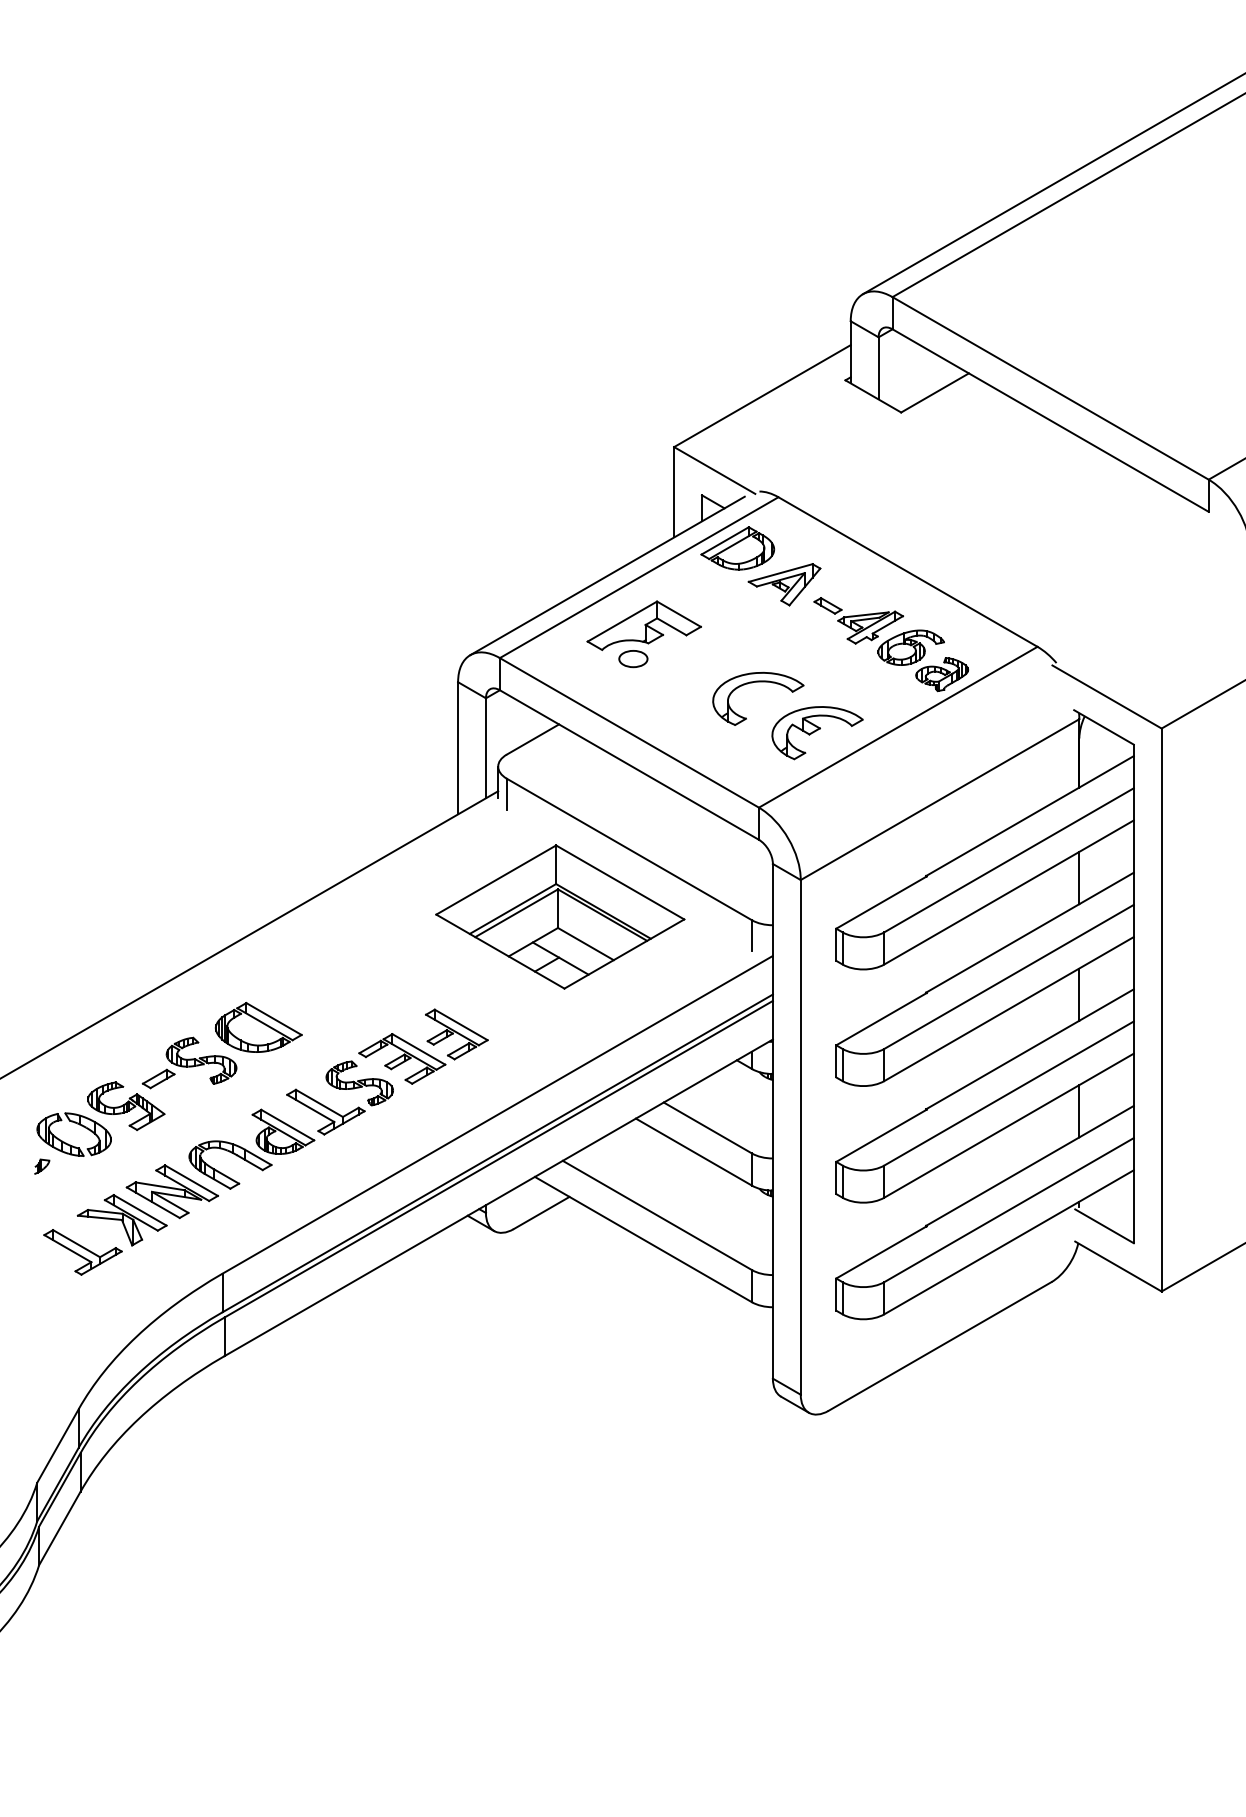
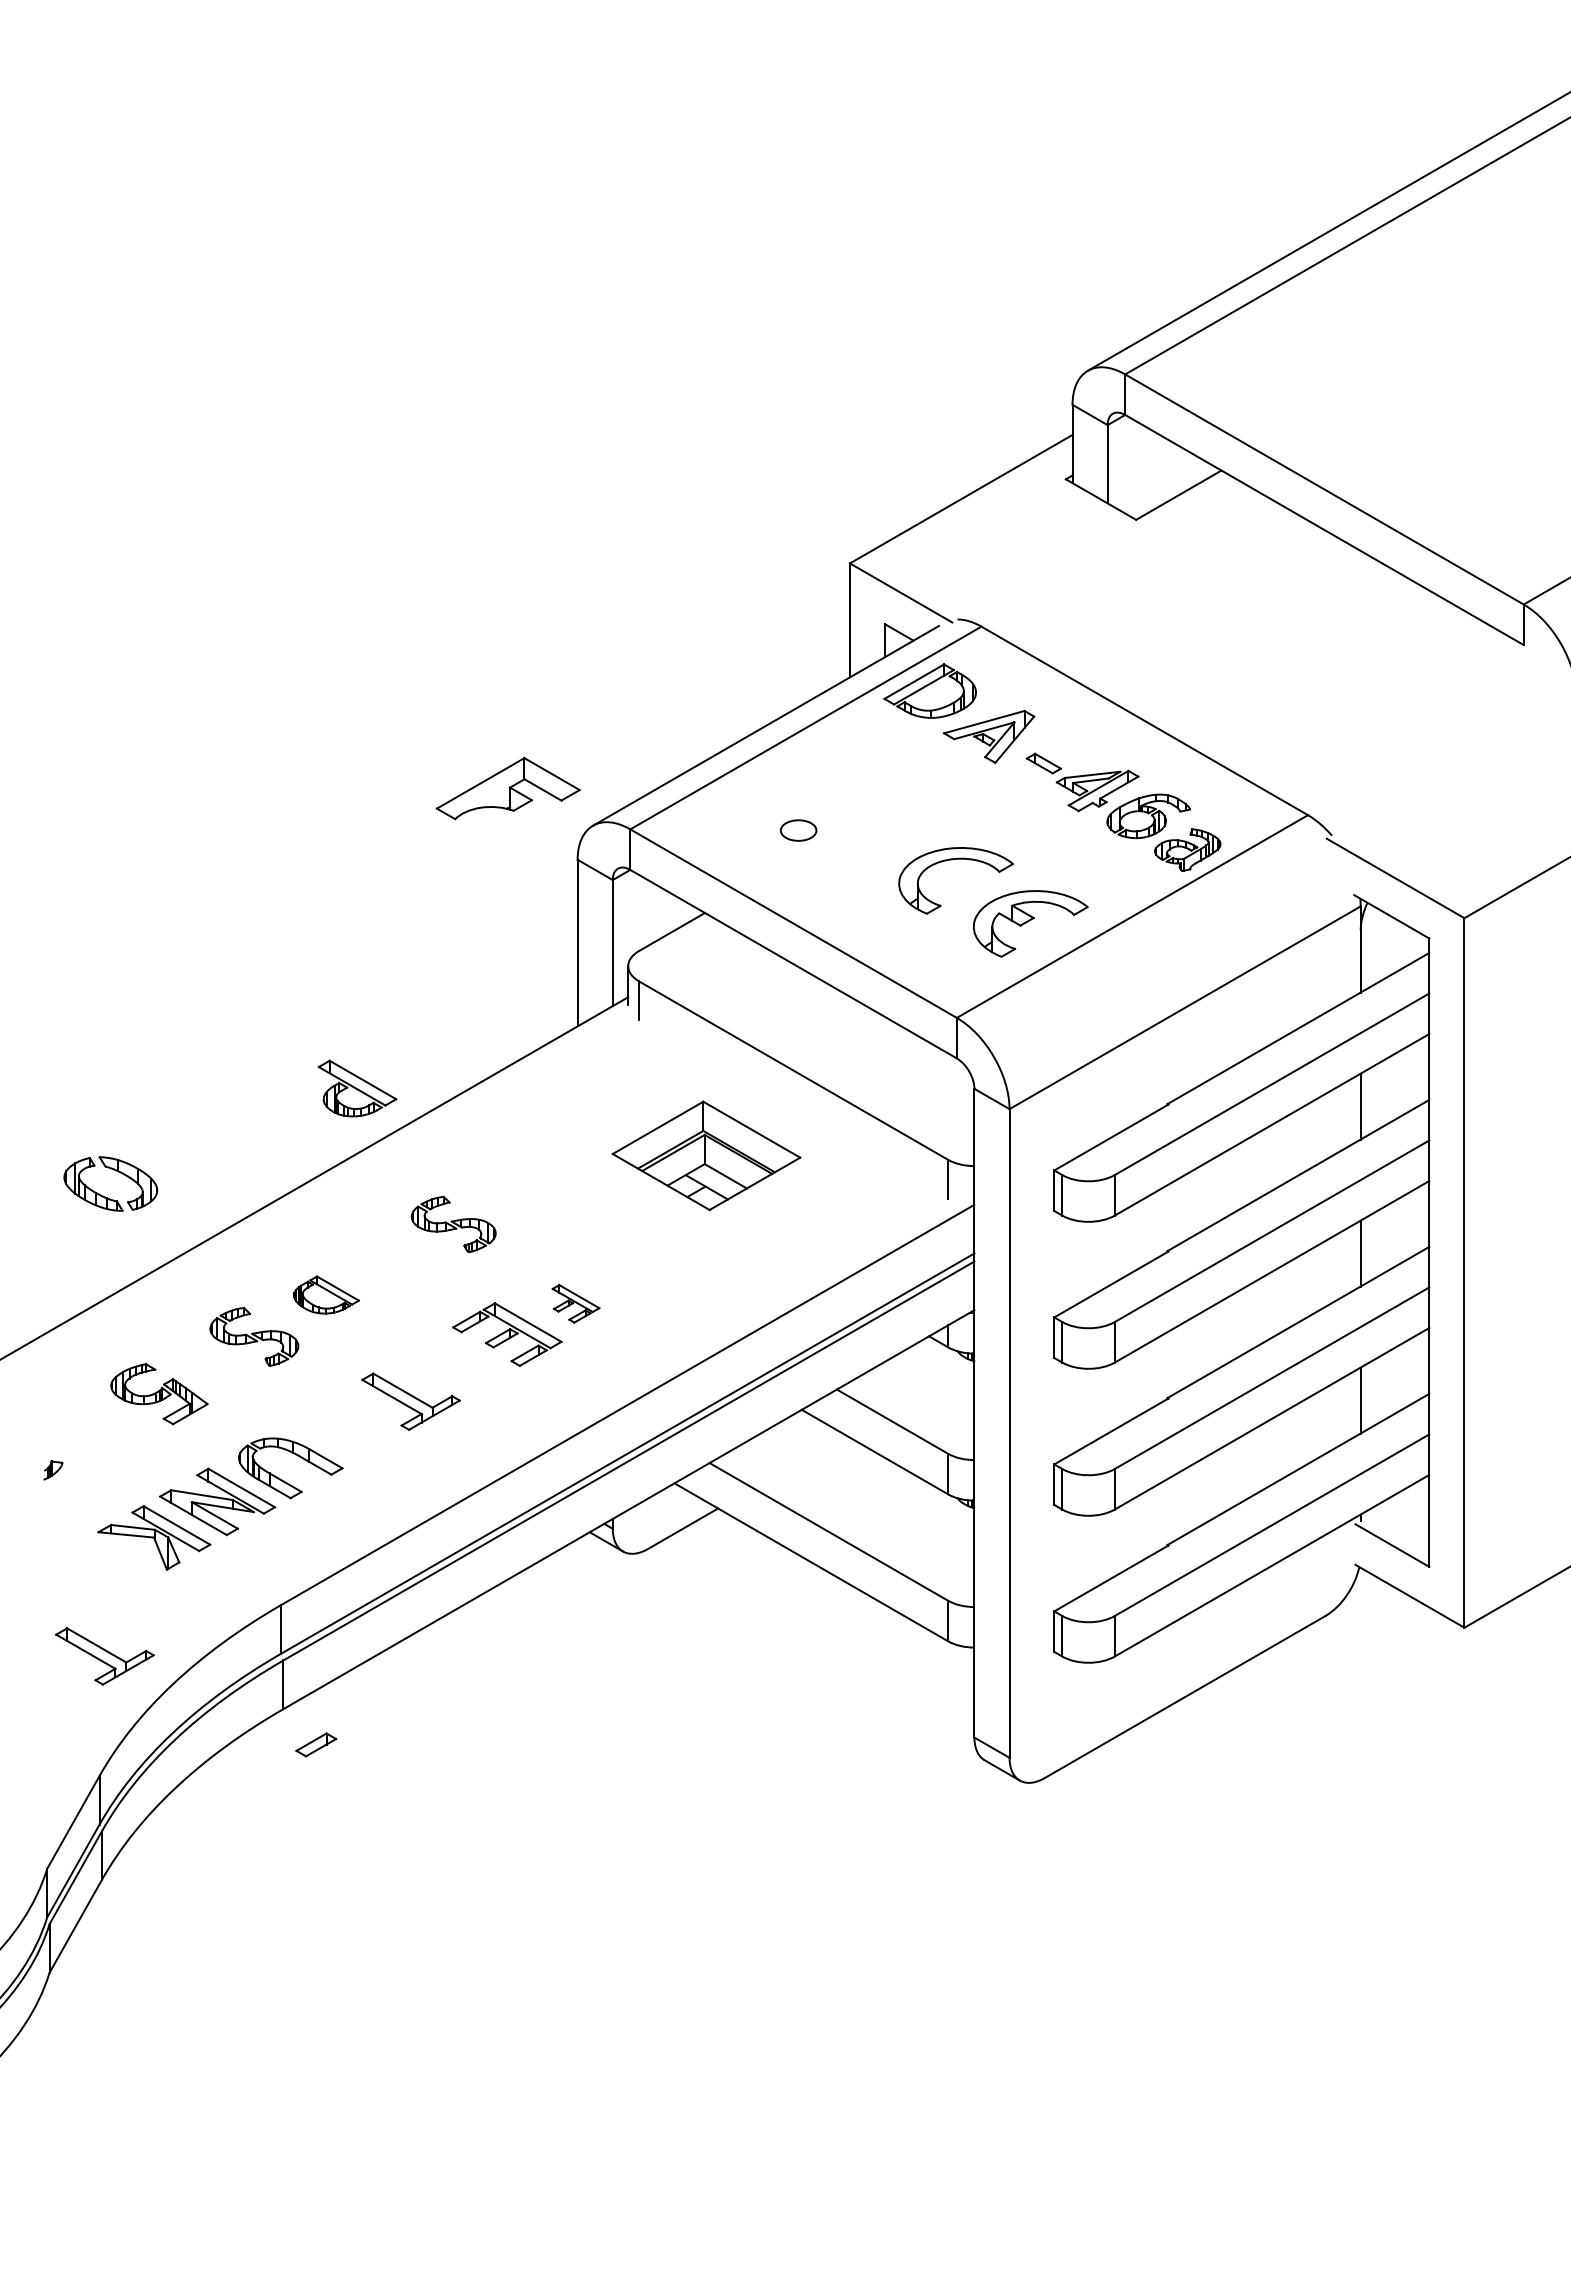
part: (643, 625) -> (507, 788), moved
part: (560, 916) -> (706, 1155), size x0.6
part: (258, 1027) -> (326, 1294), size x0.6
part: (456, 1034) -> (575, 1303), size x0.6
part: (158, 1078) -> (316, 1744), moved
part: (359, 1083) -> (453, 1224), moved
part: (76, 1123) -> (113, 1170), moved
part: (283, 1131) -> (357, 1088), moved
part: (82, 1252) -> (104, 1656), moved

